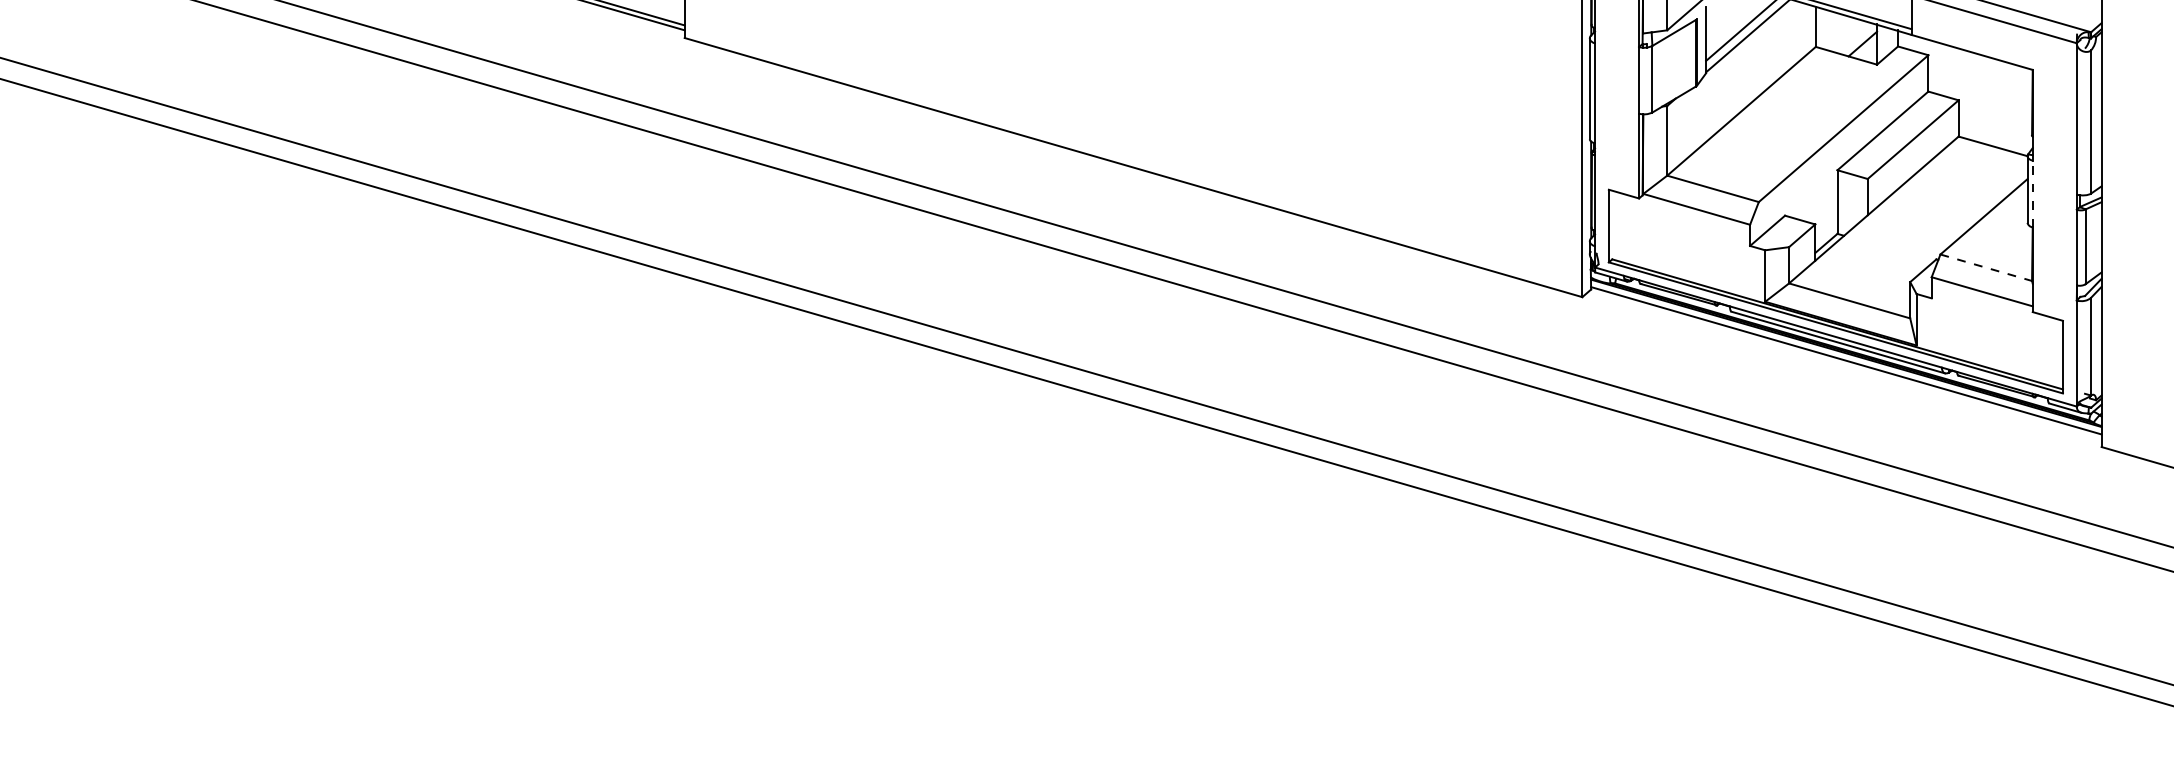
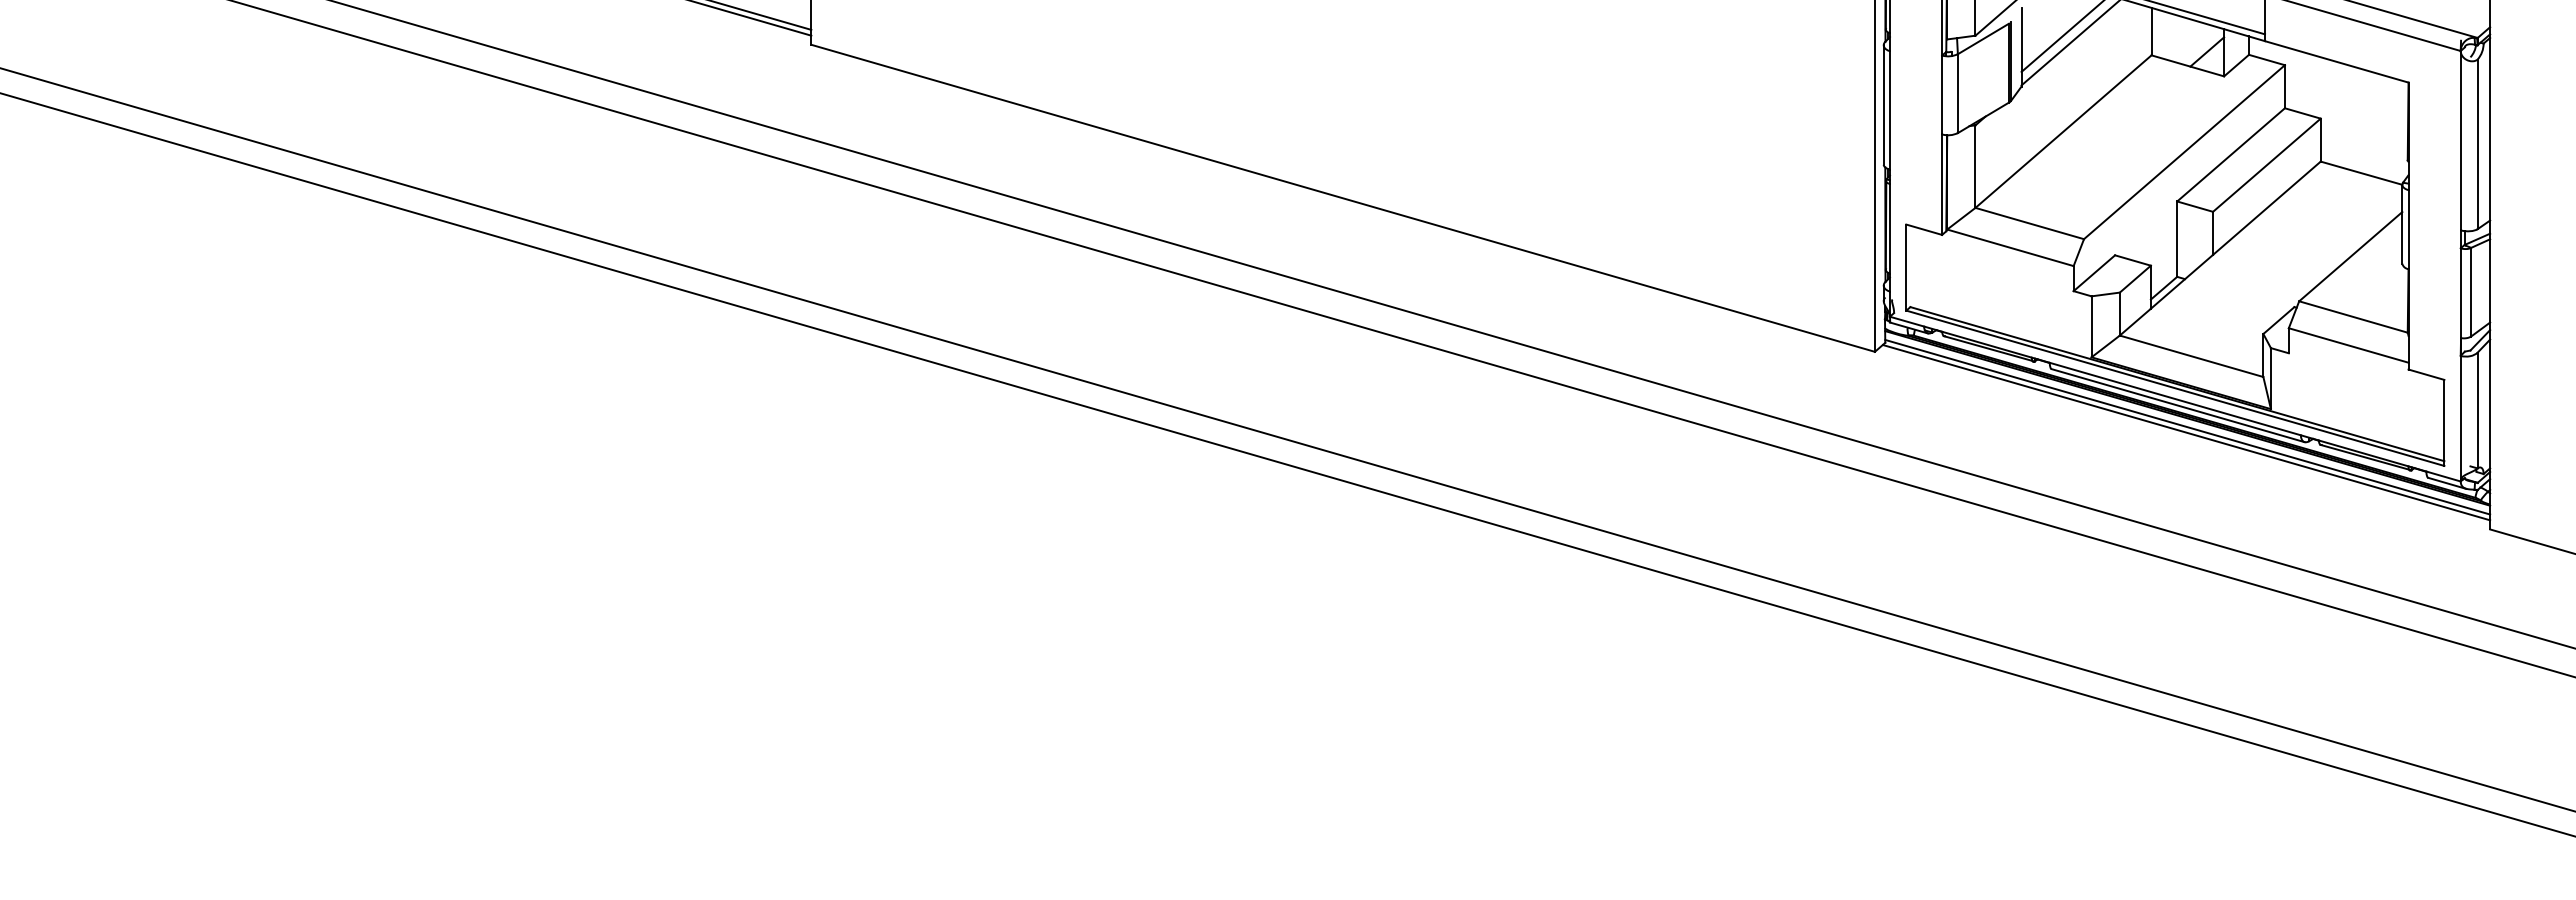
line: (2032, 193) -> (2408, 229), dashed -> solid
line: (1986, 268) -> (2353, 317), dashed -> solid
line: (1845, 365) -> (2186, 432), added

